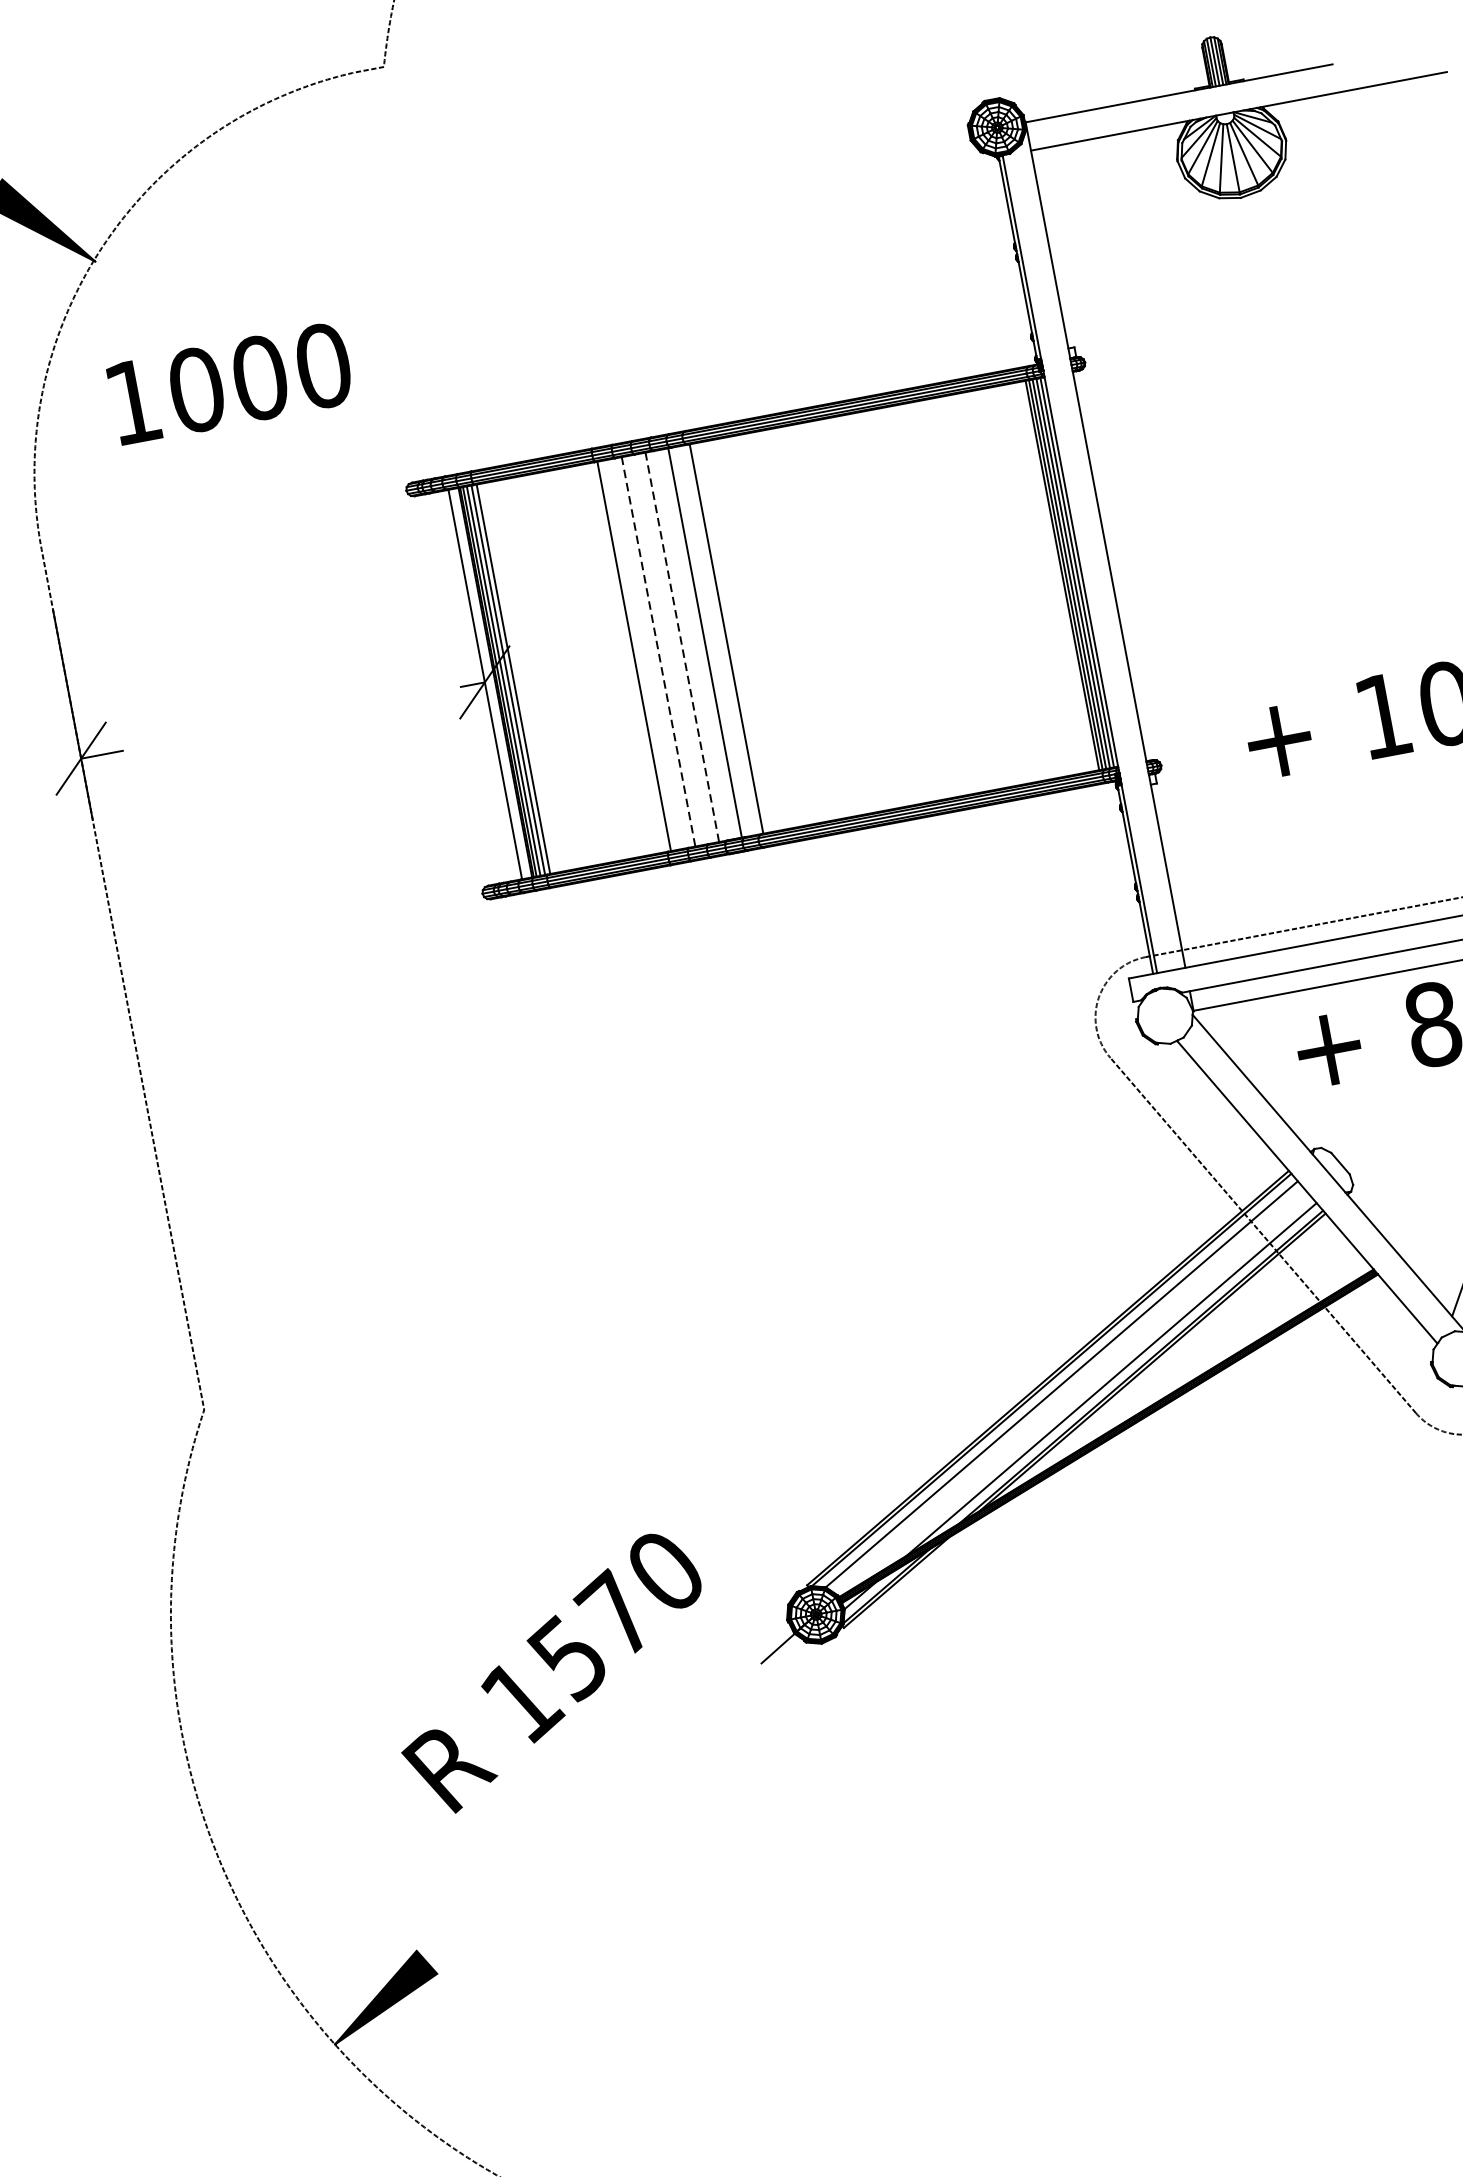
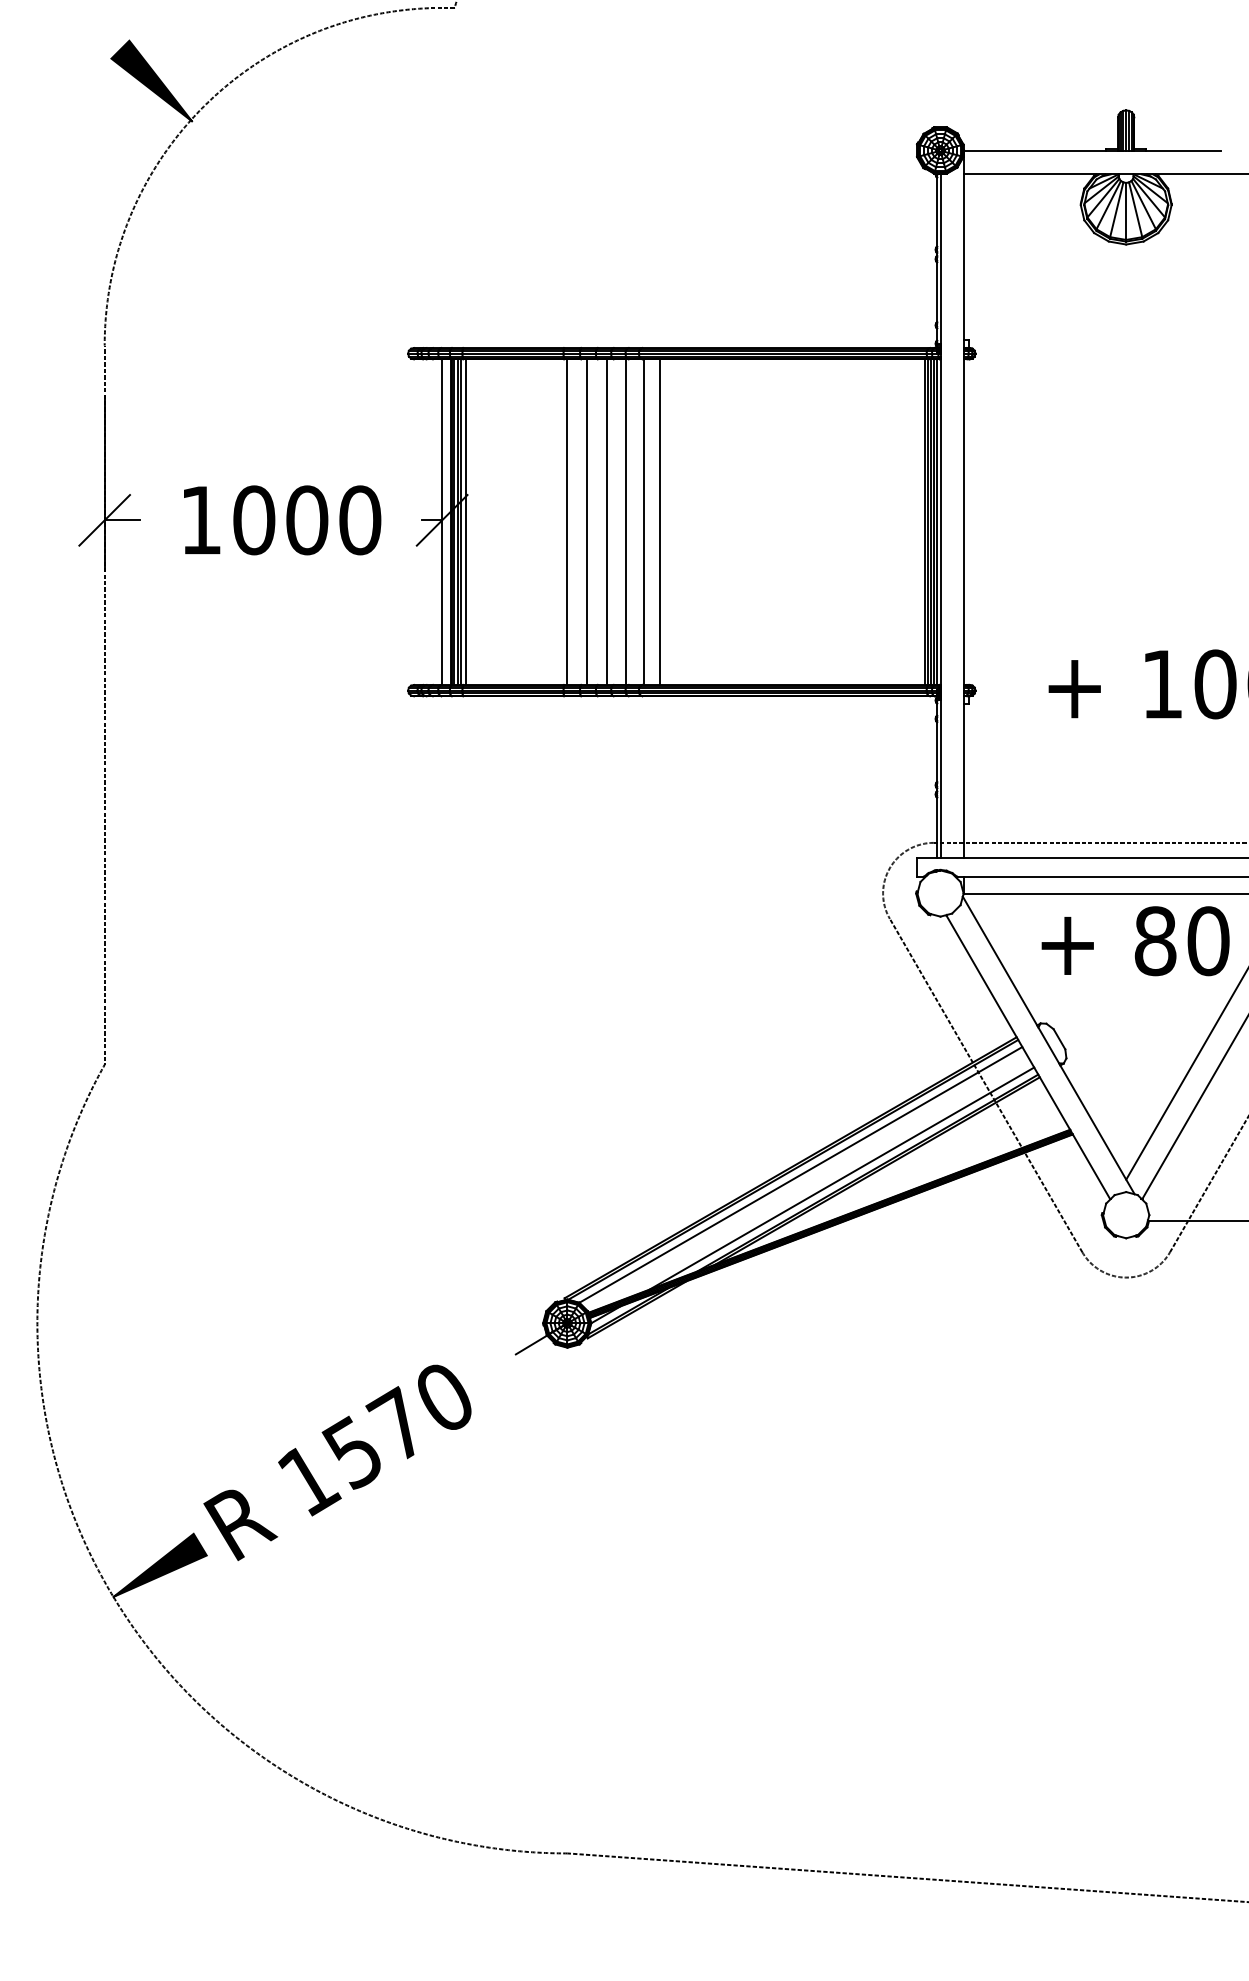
text: (230, 383) -> (282, 520), moved
line: (746, 634) -> (660, 521), added
line: (681, 647) -> (606, 522), dashed -> solid
line: (659, 652) -> (587, 522), dashed -> solid
text: (552, 1673) -> (337, 1462), moved

